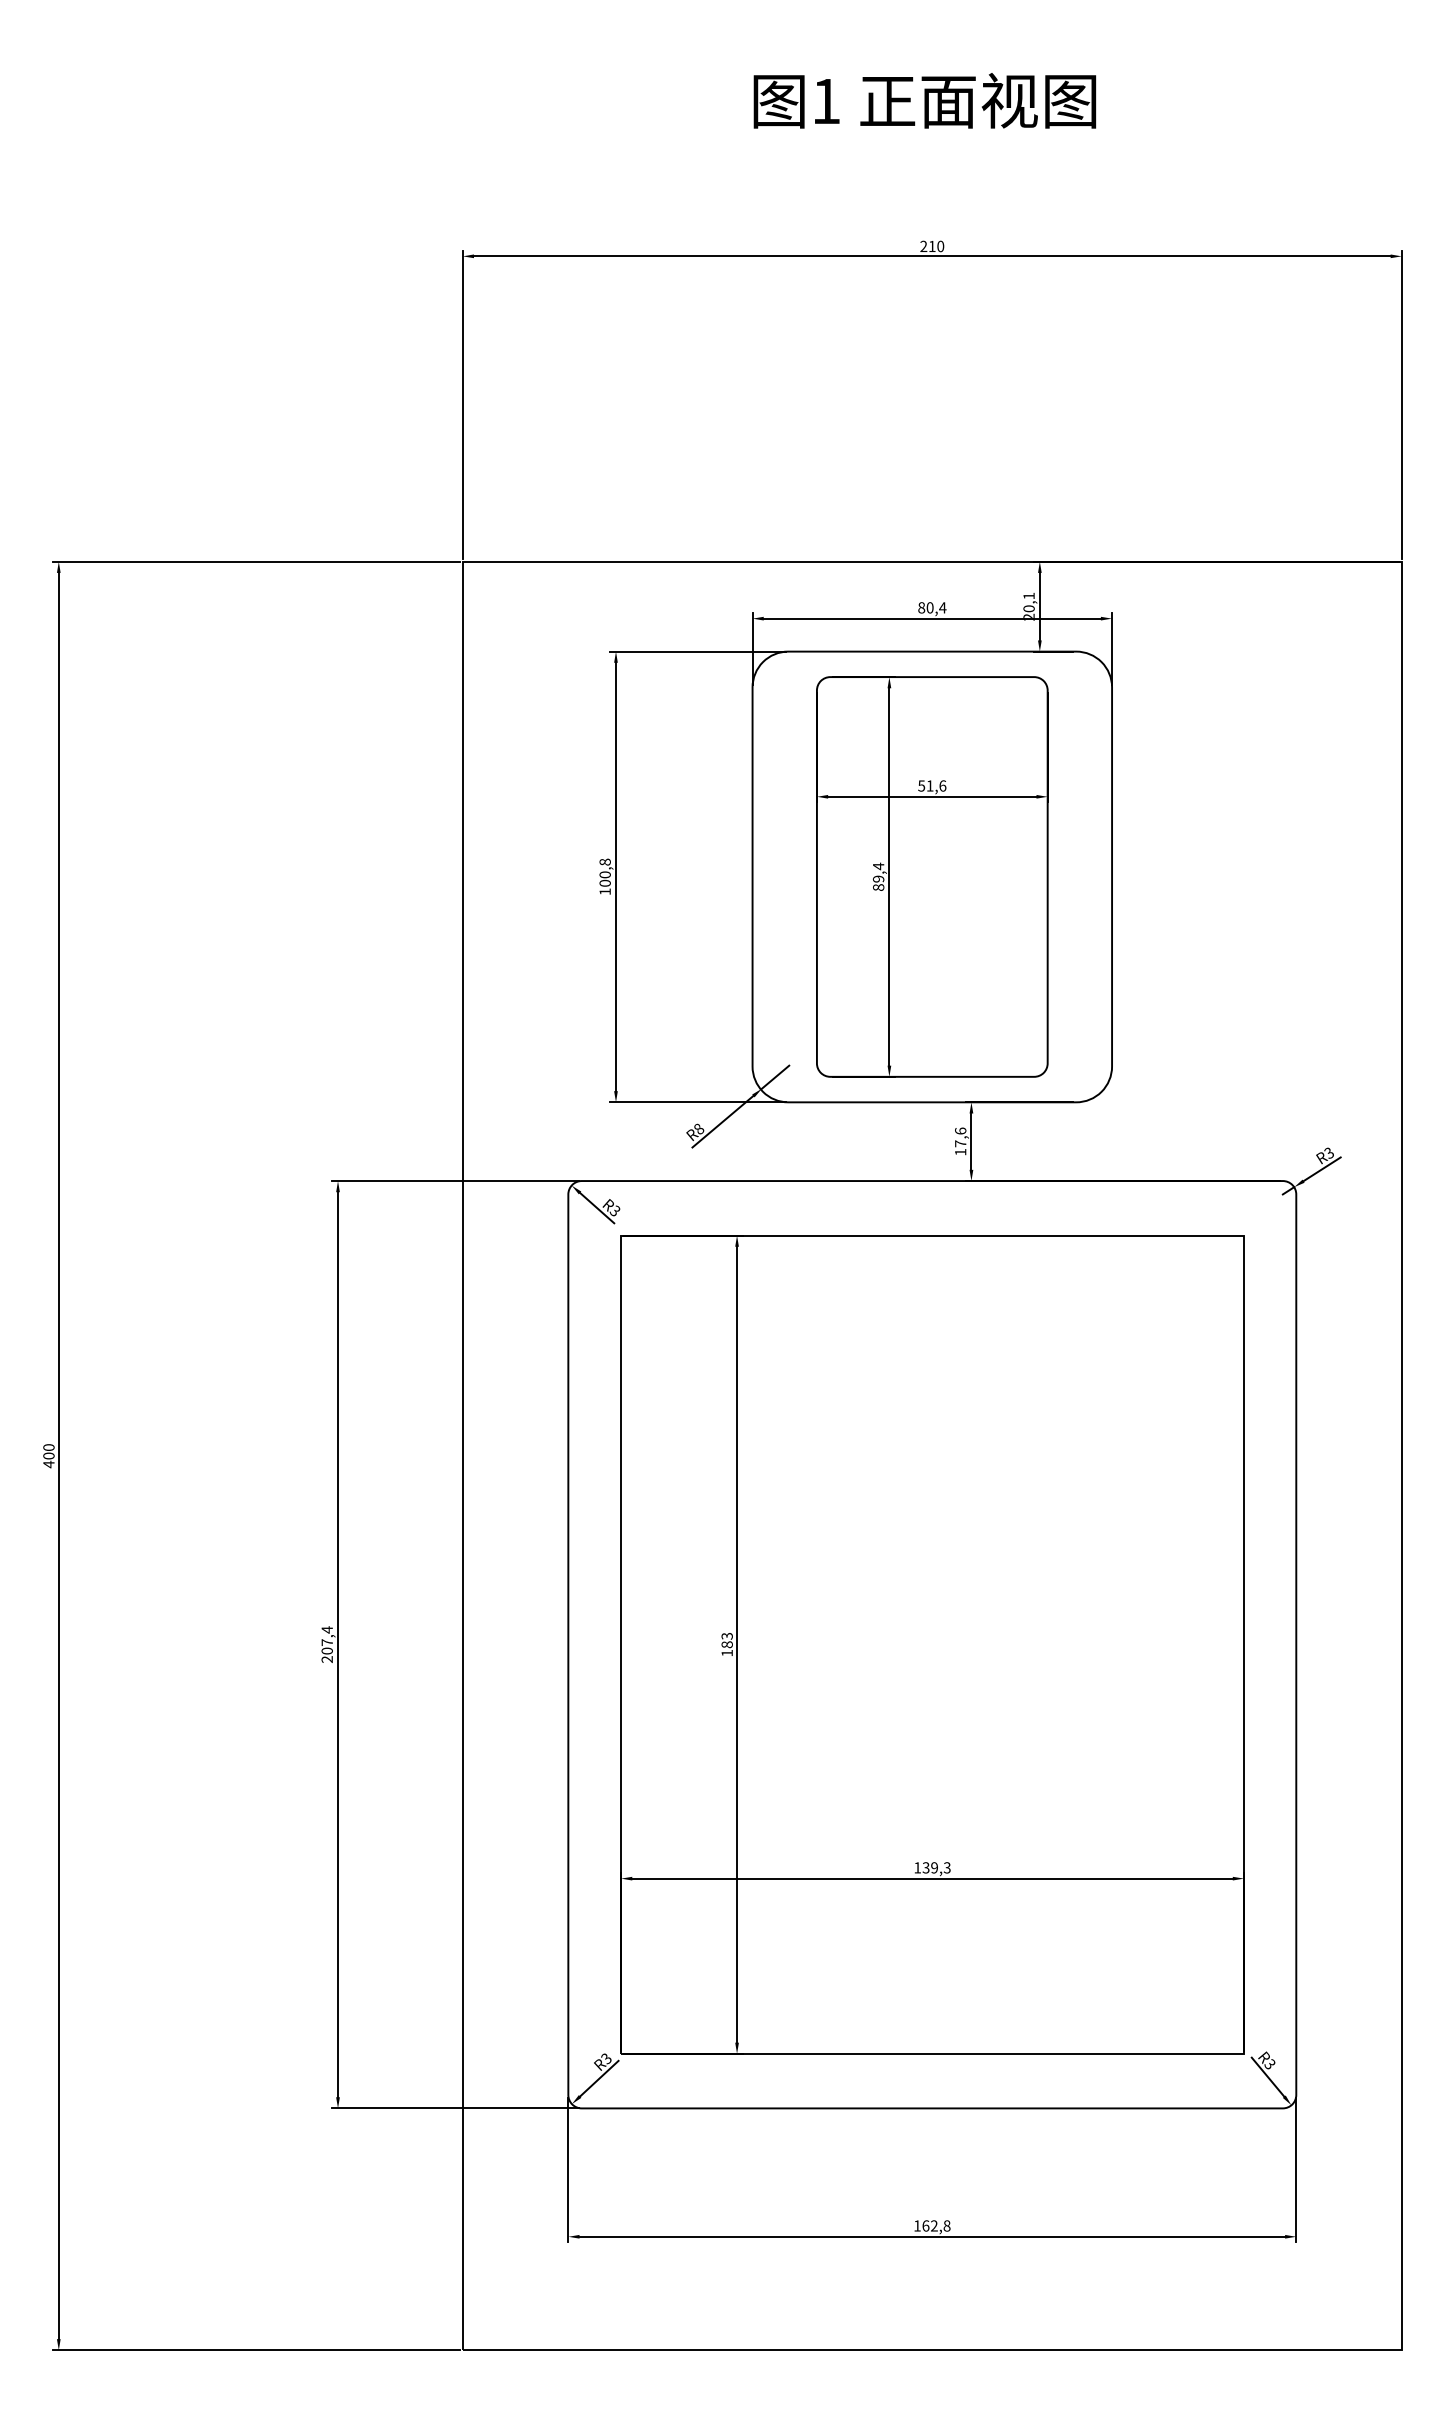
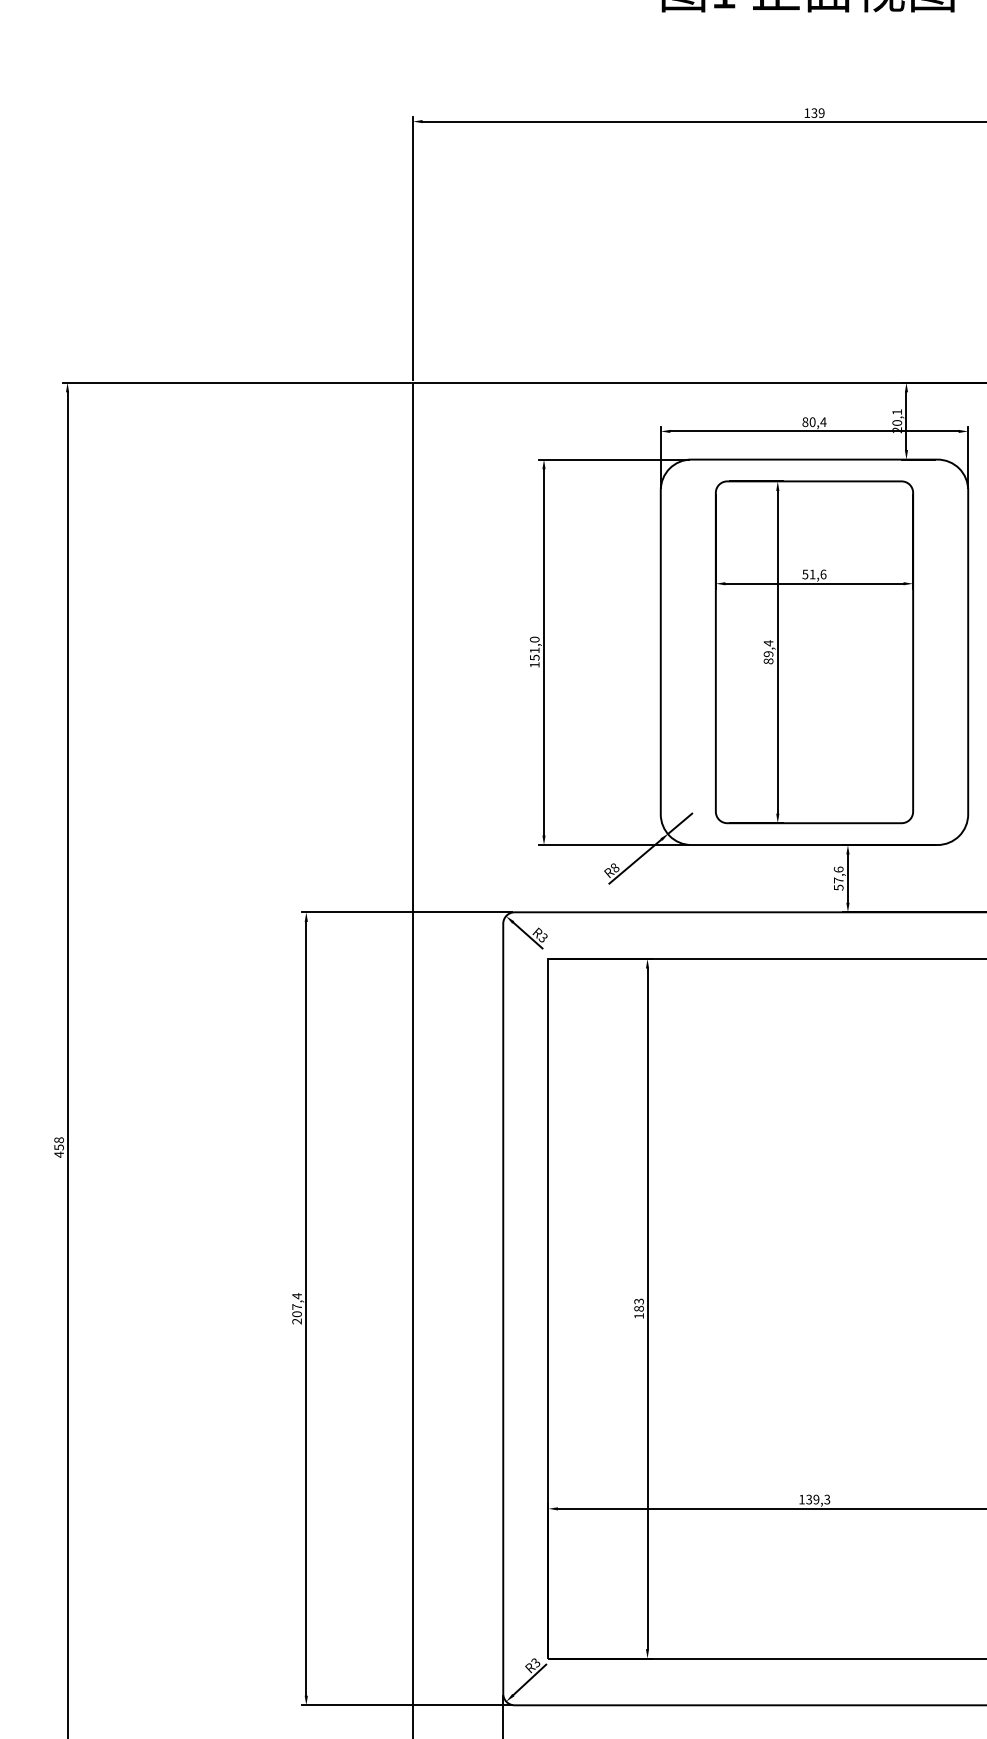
text: (932, 246) -> (814, 113), 210 -> 139
text: (604, 872) -> (534, 648), 100,8 -> 151,0
text: (960, 1151) -> (838, 887), 17,6 -> 57,6
text: (48, 1451) -> (58, 1143), 400 -> 458

